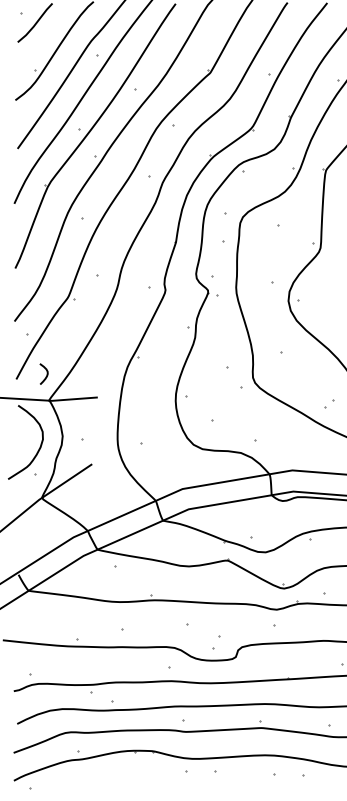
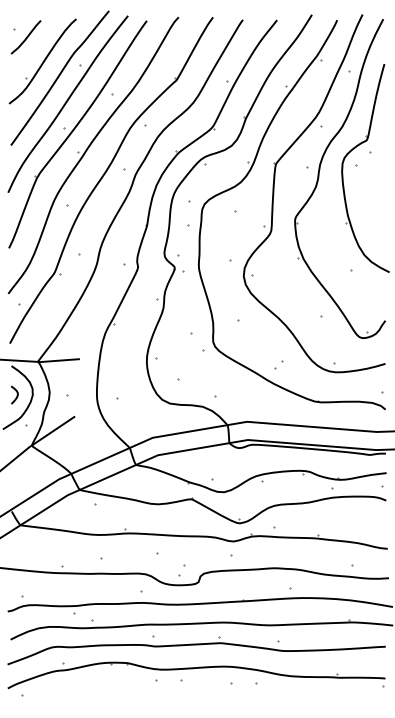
curve: (46, 374) -> (16, 395), moved

